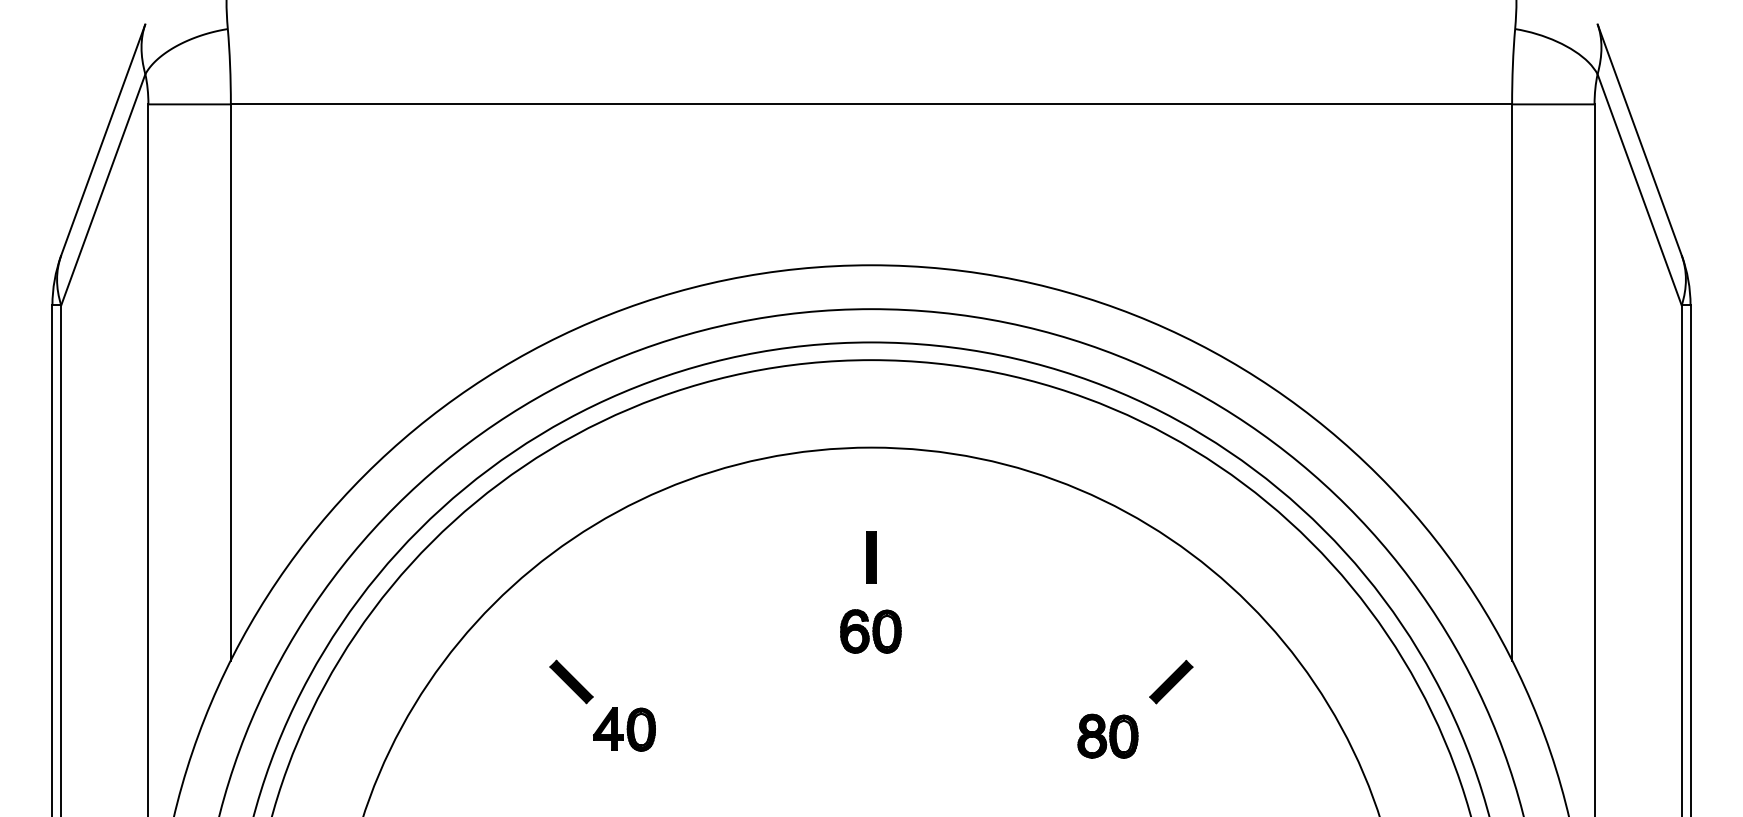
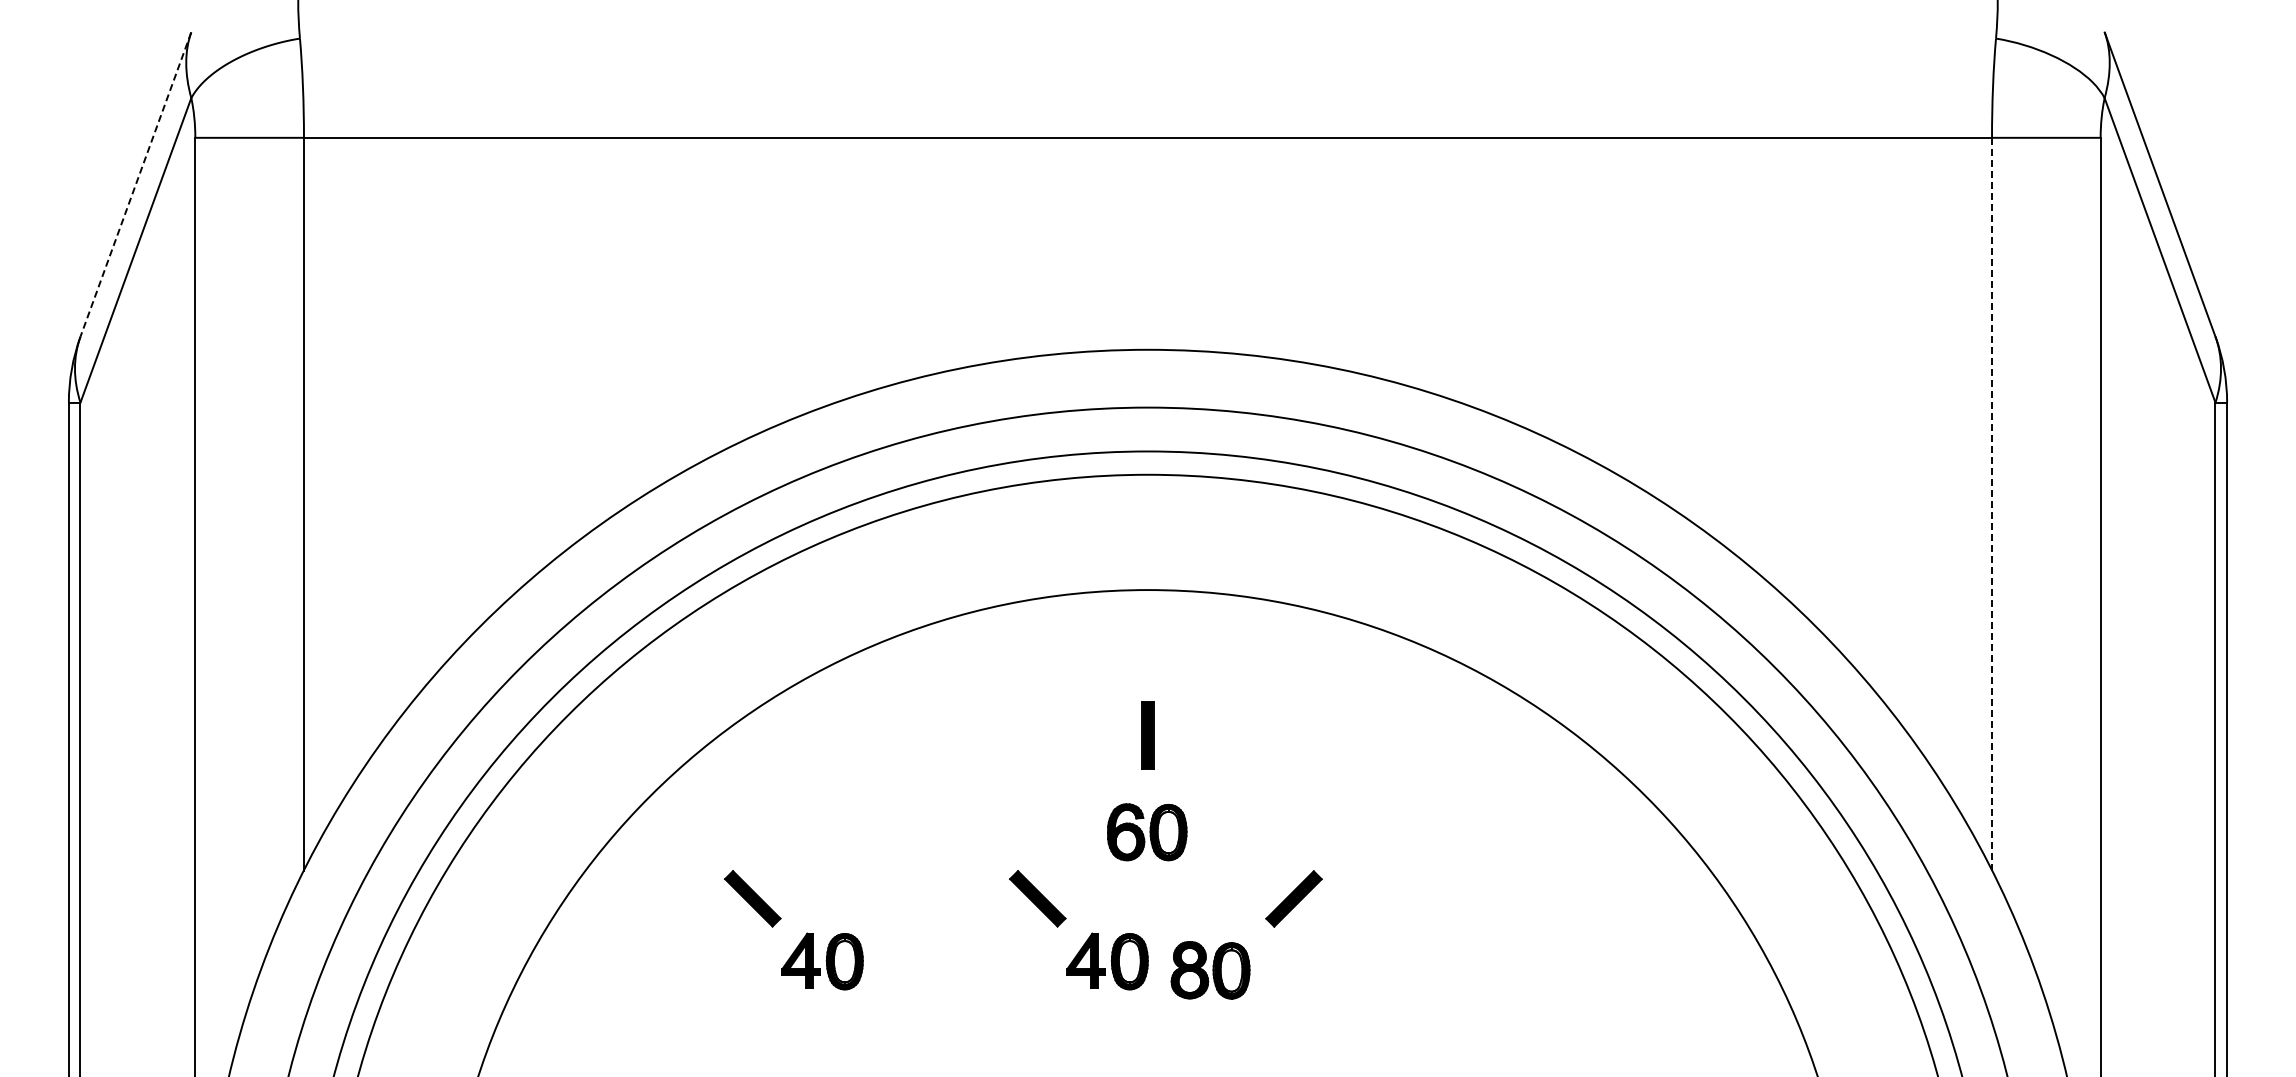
line: (103, 139) -> (135, 184), solid -> dashed
line: (1511, 381) -> (1991, 503), solid -> dashed
part: (825, 712) -> (1087, 938), added
part: (1130, 716) -> (1240, 944), moved

